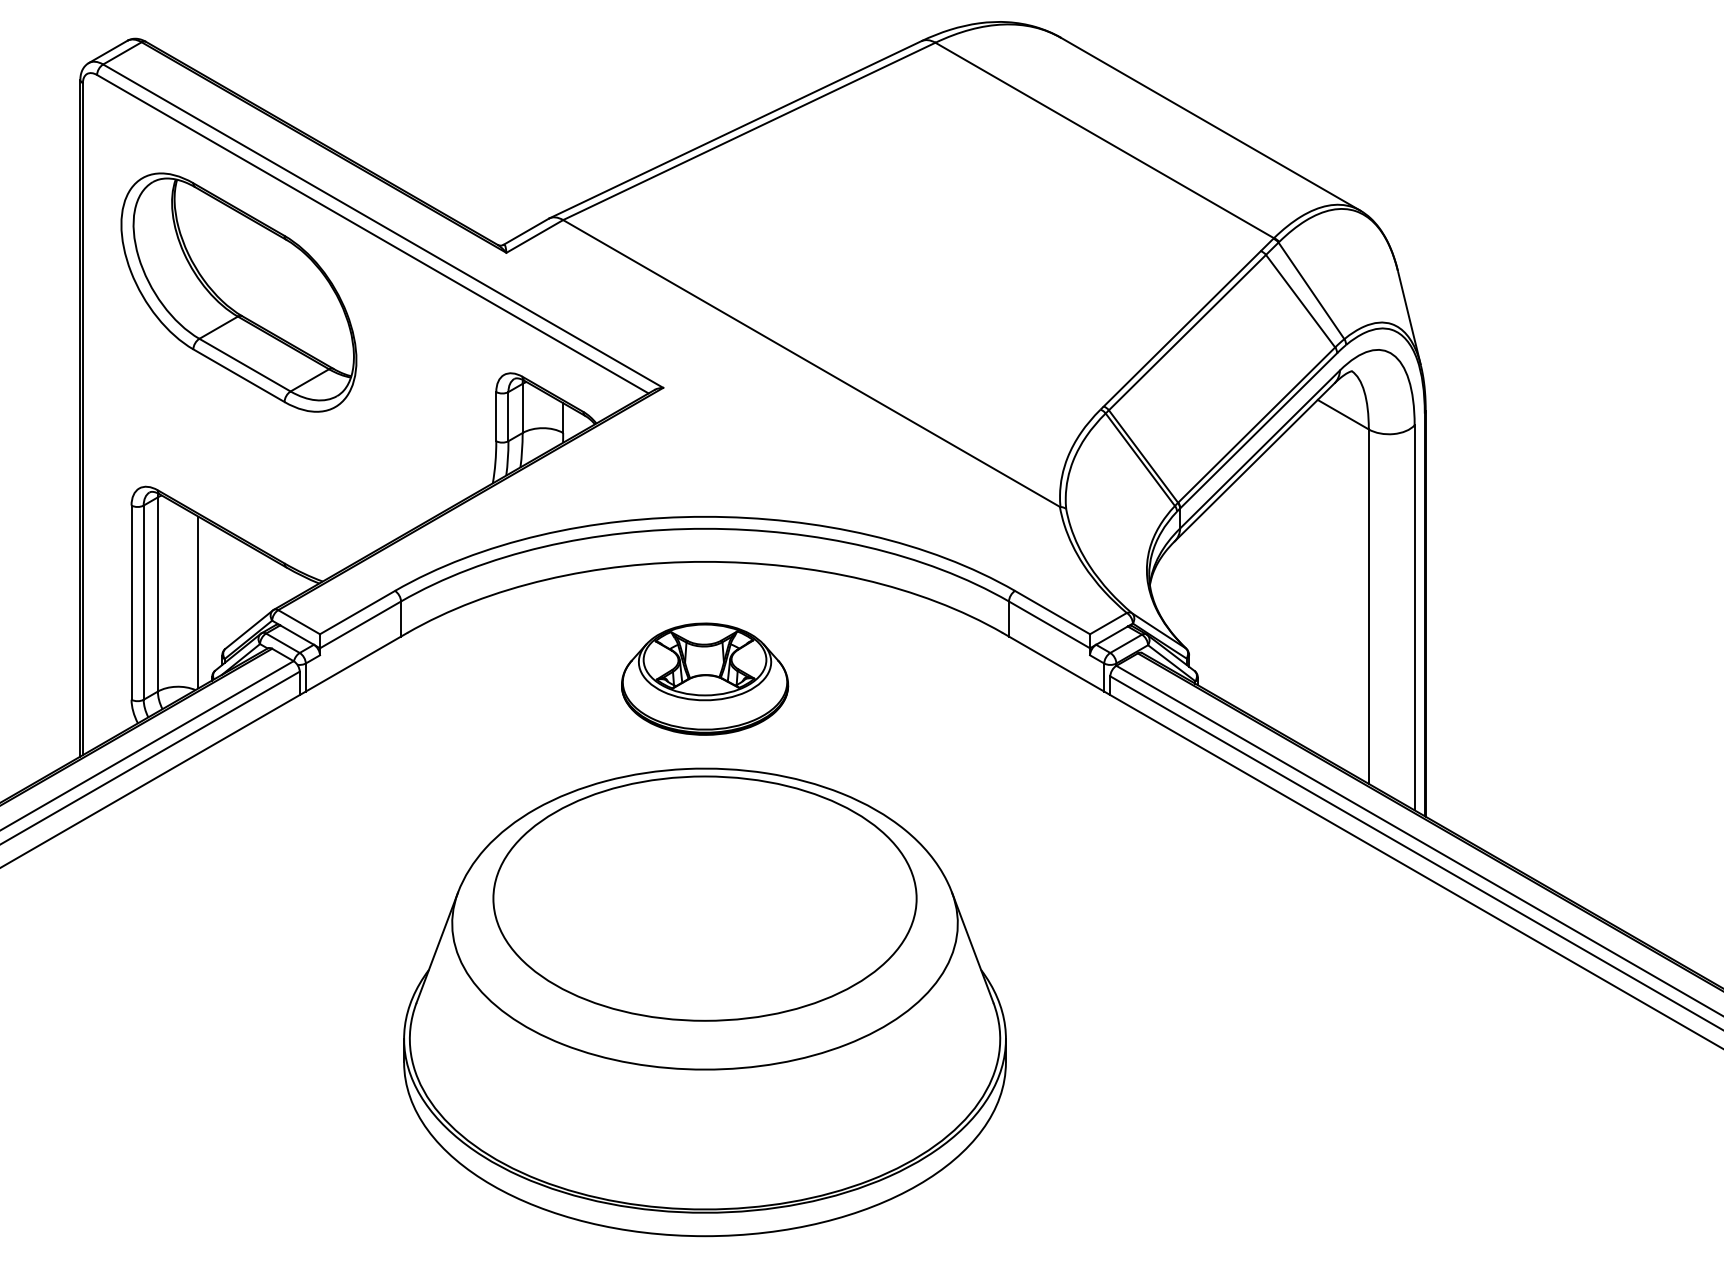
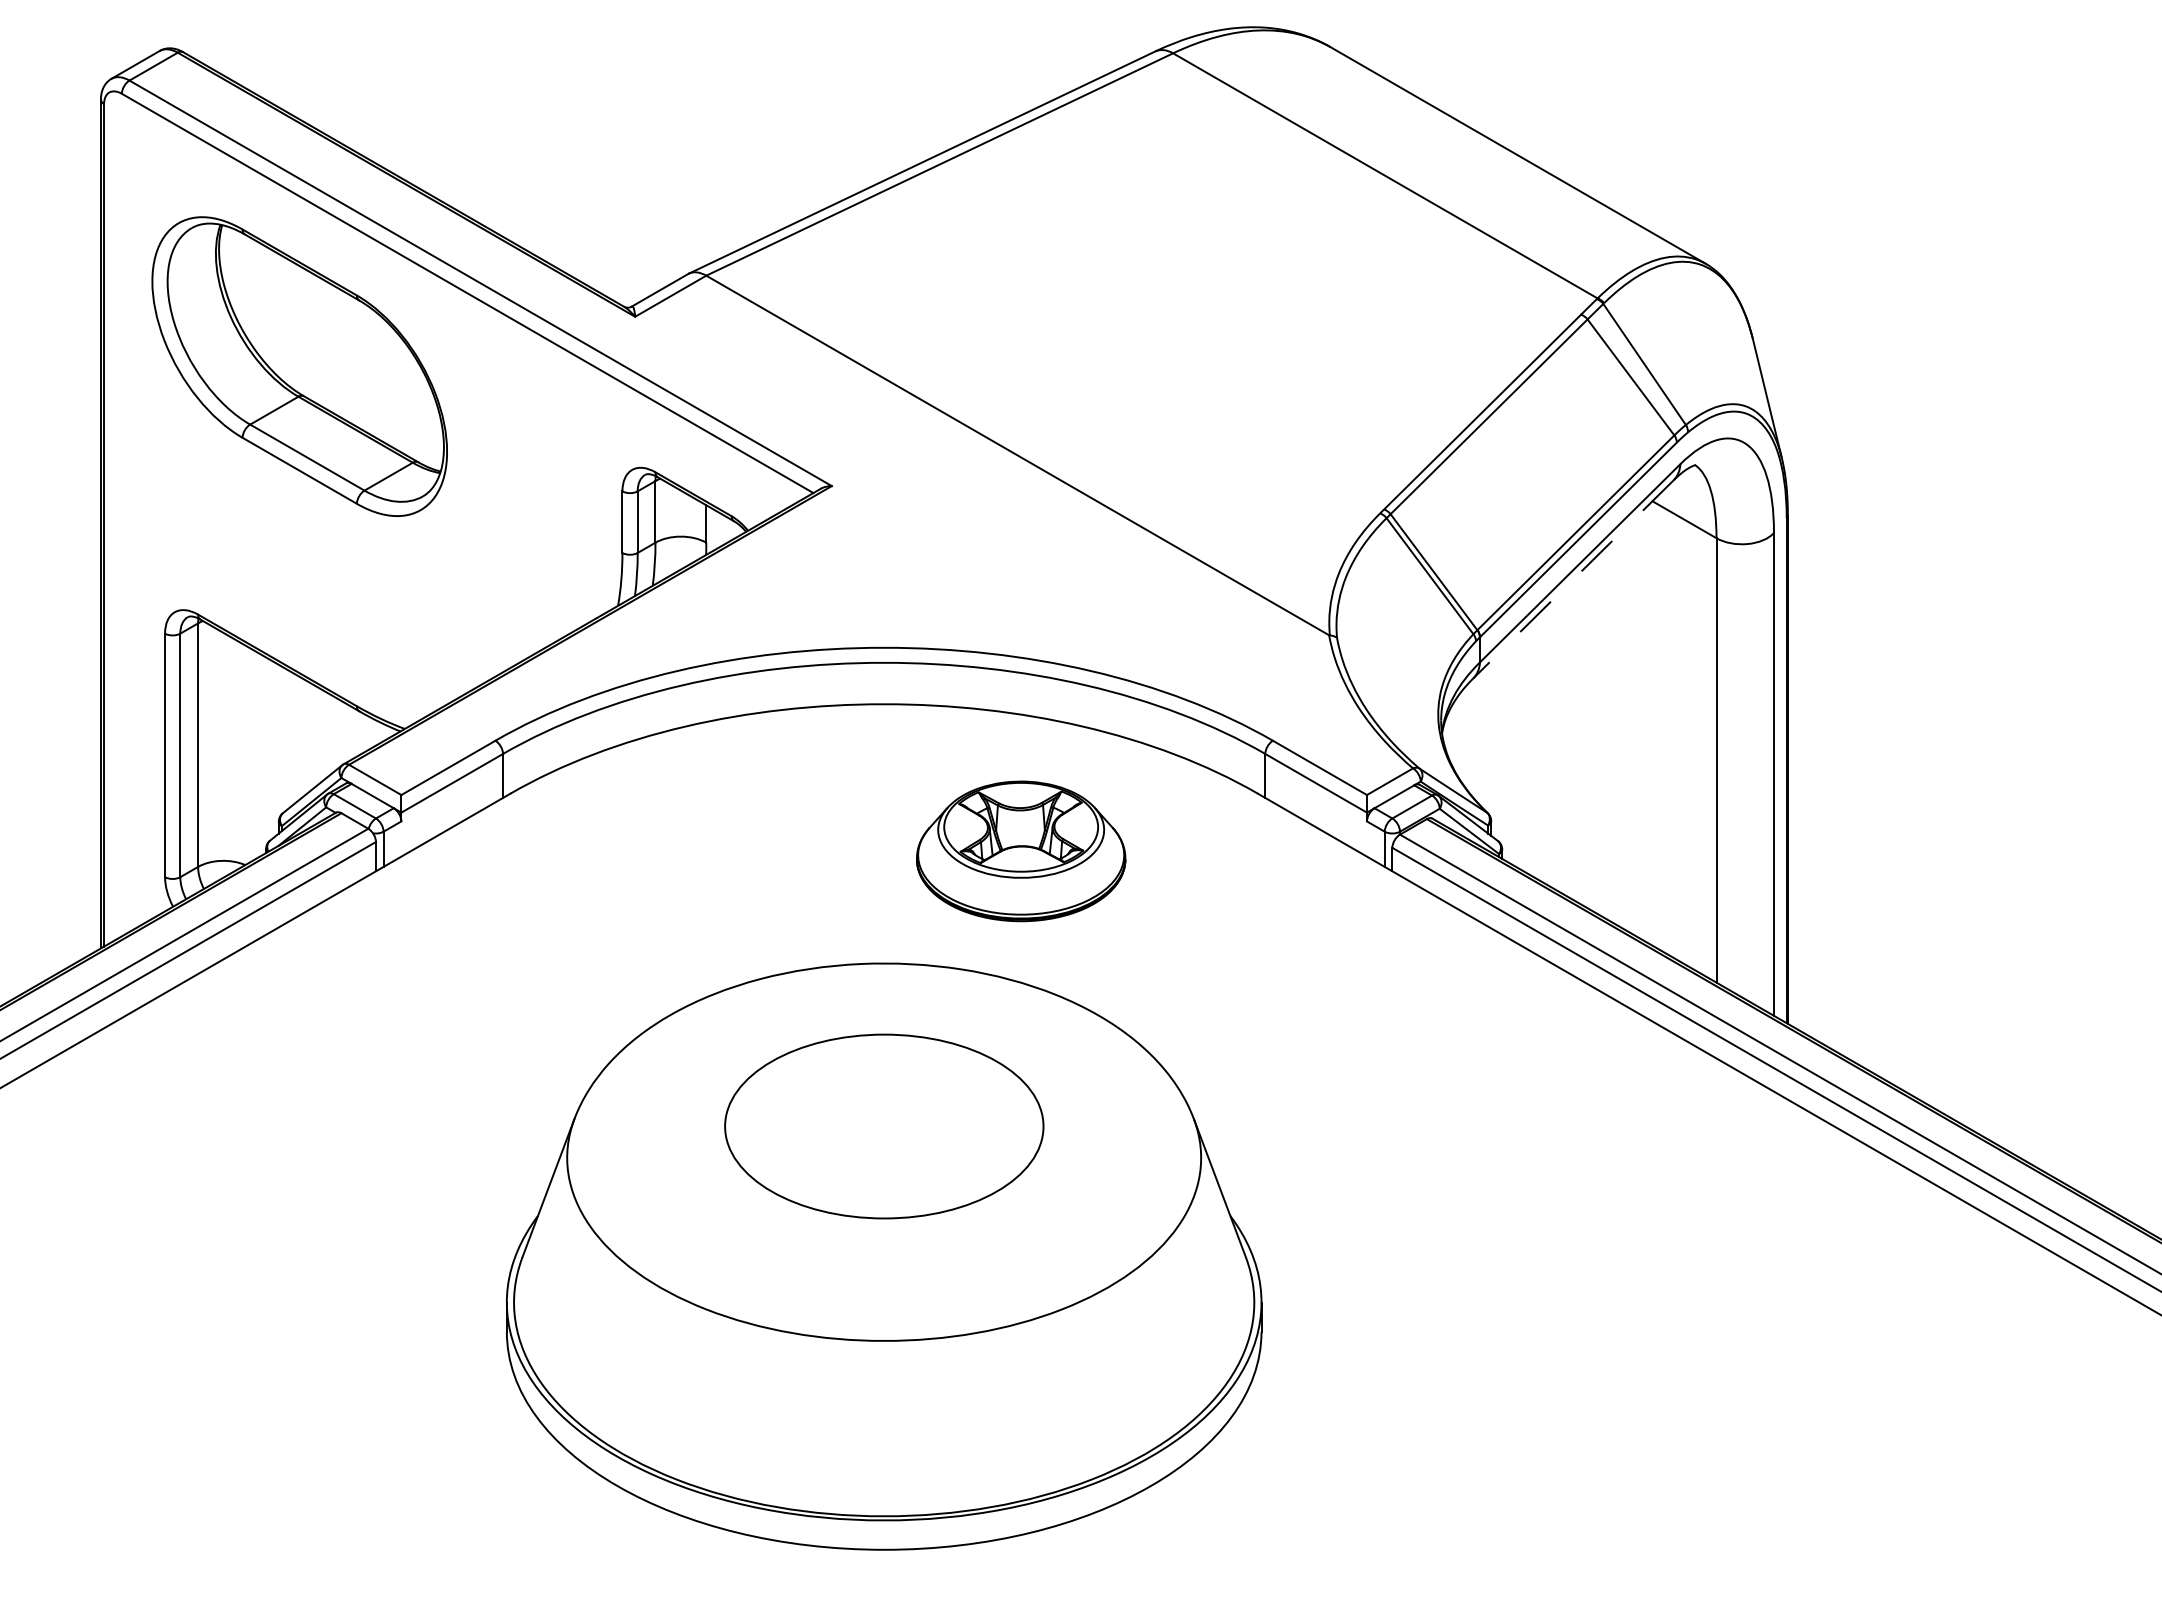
line: (1254, 462) -> (1573, 579), solid -> dashed
line: (198, 601) -> (248, 754), removed
part: (705, 679) -> (1021, 851), moved
part: (705, 898) -> (884, 1126), size x0.6

